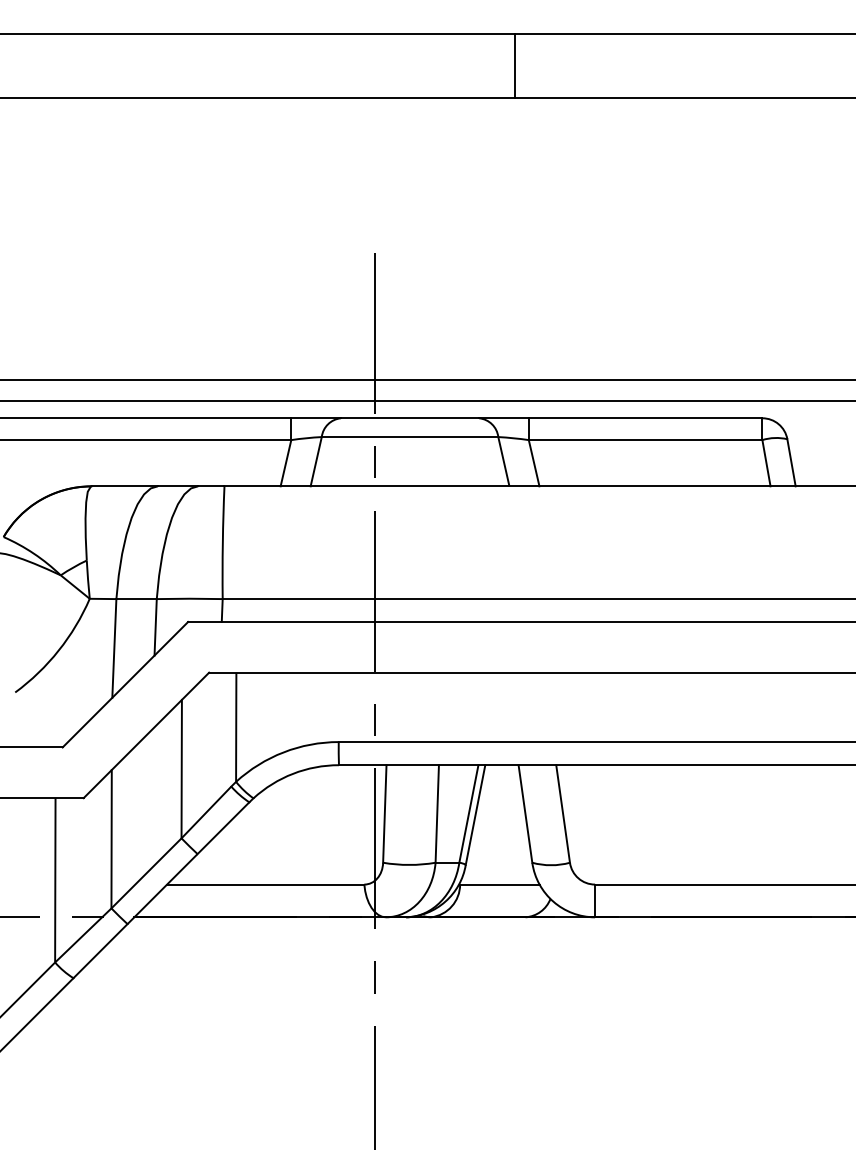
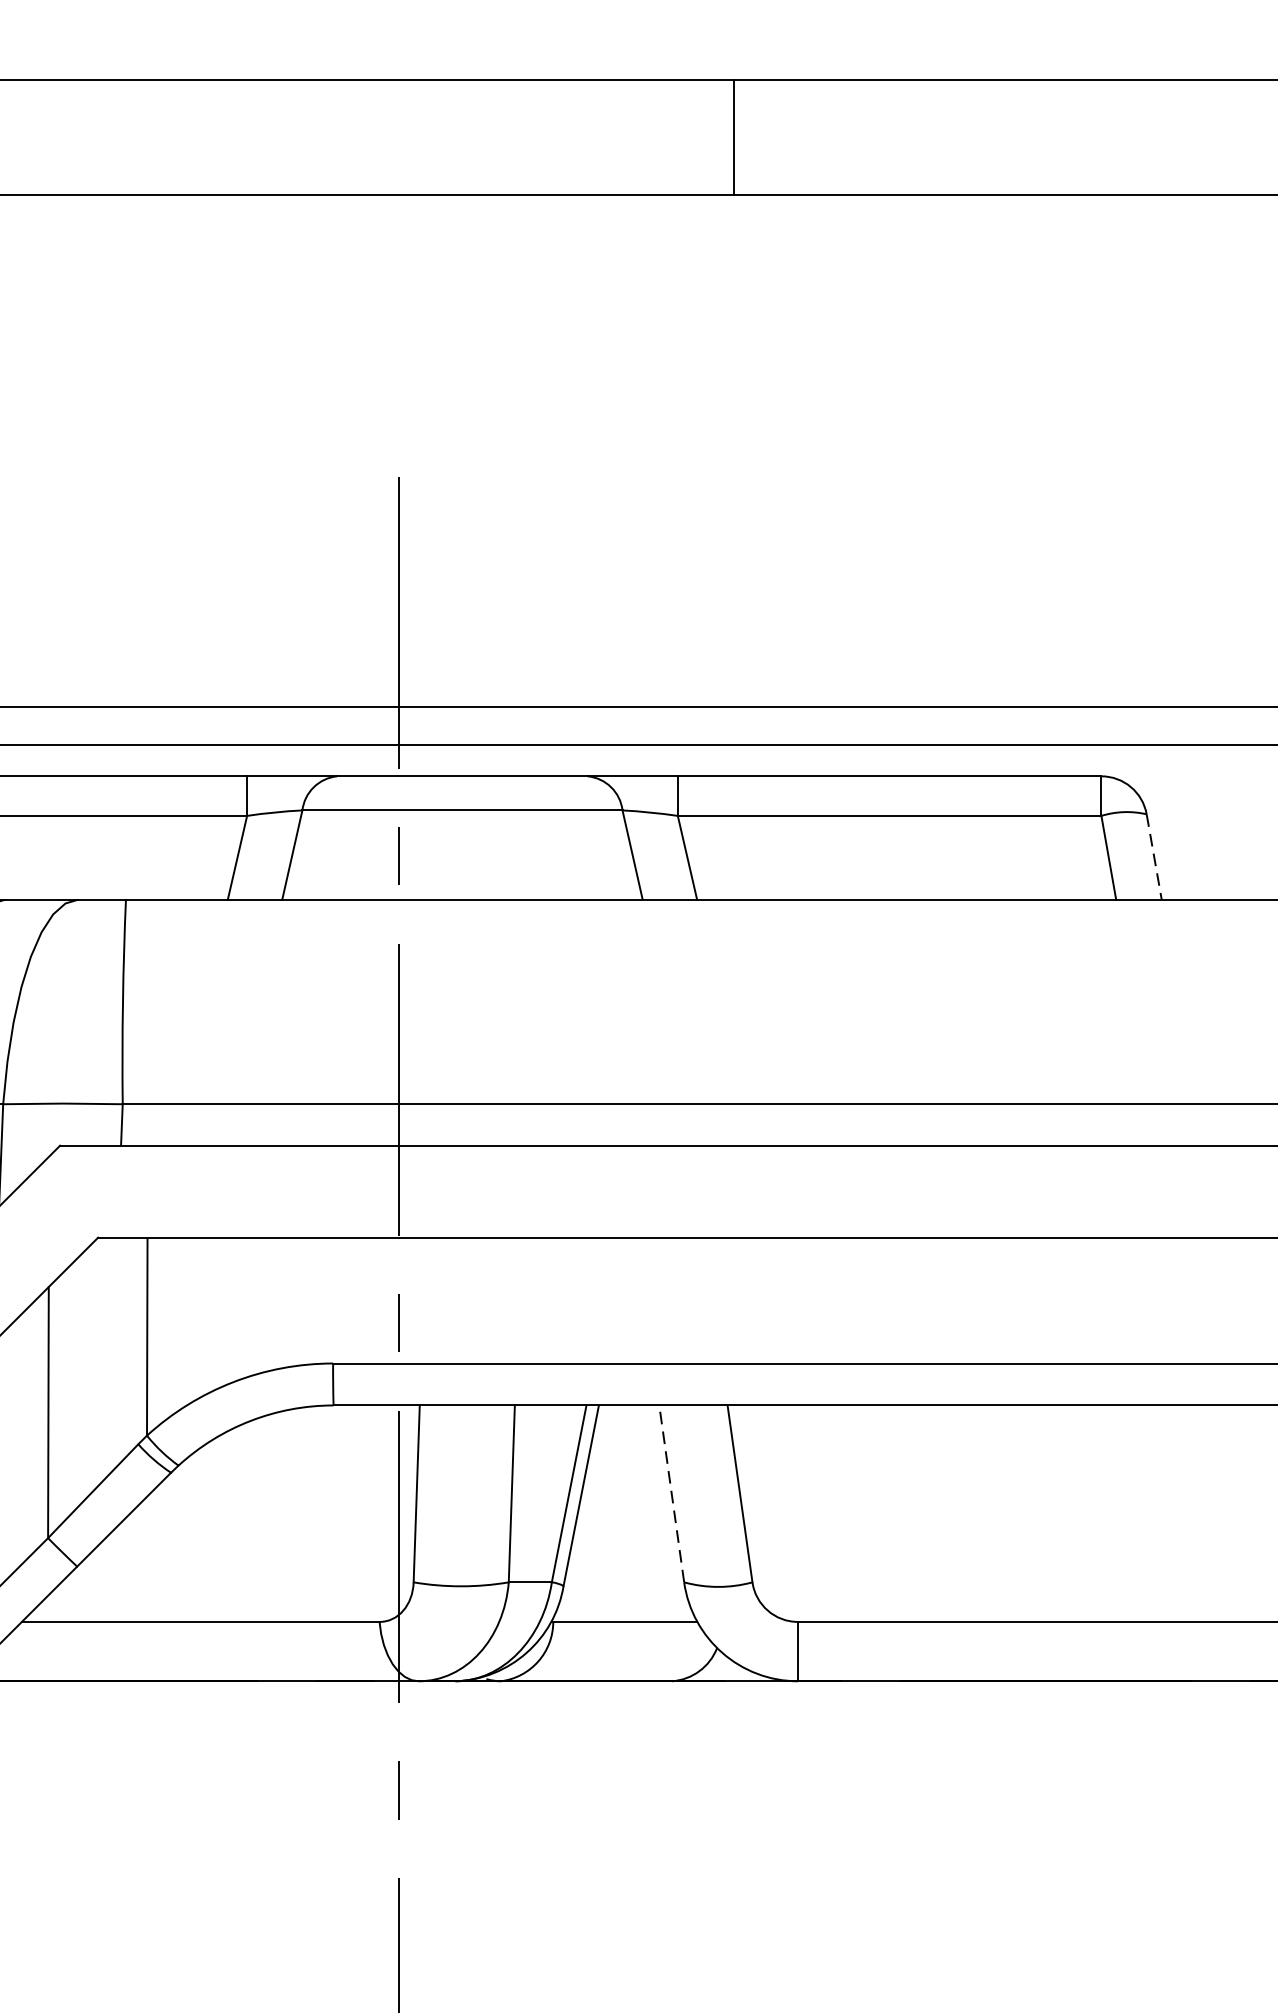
line: (514, 65) -> (733, 136), moved
line: (791, 462) -> (1154, 856), solid -> dashed
line: (525, 813) -> (671, 1493), solid -> dashed

